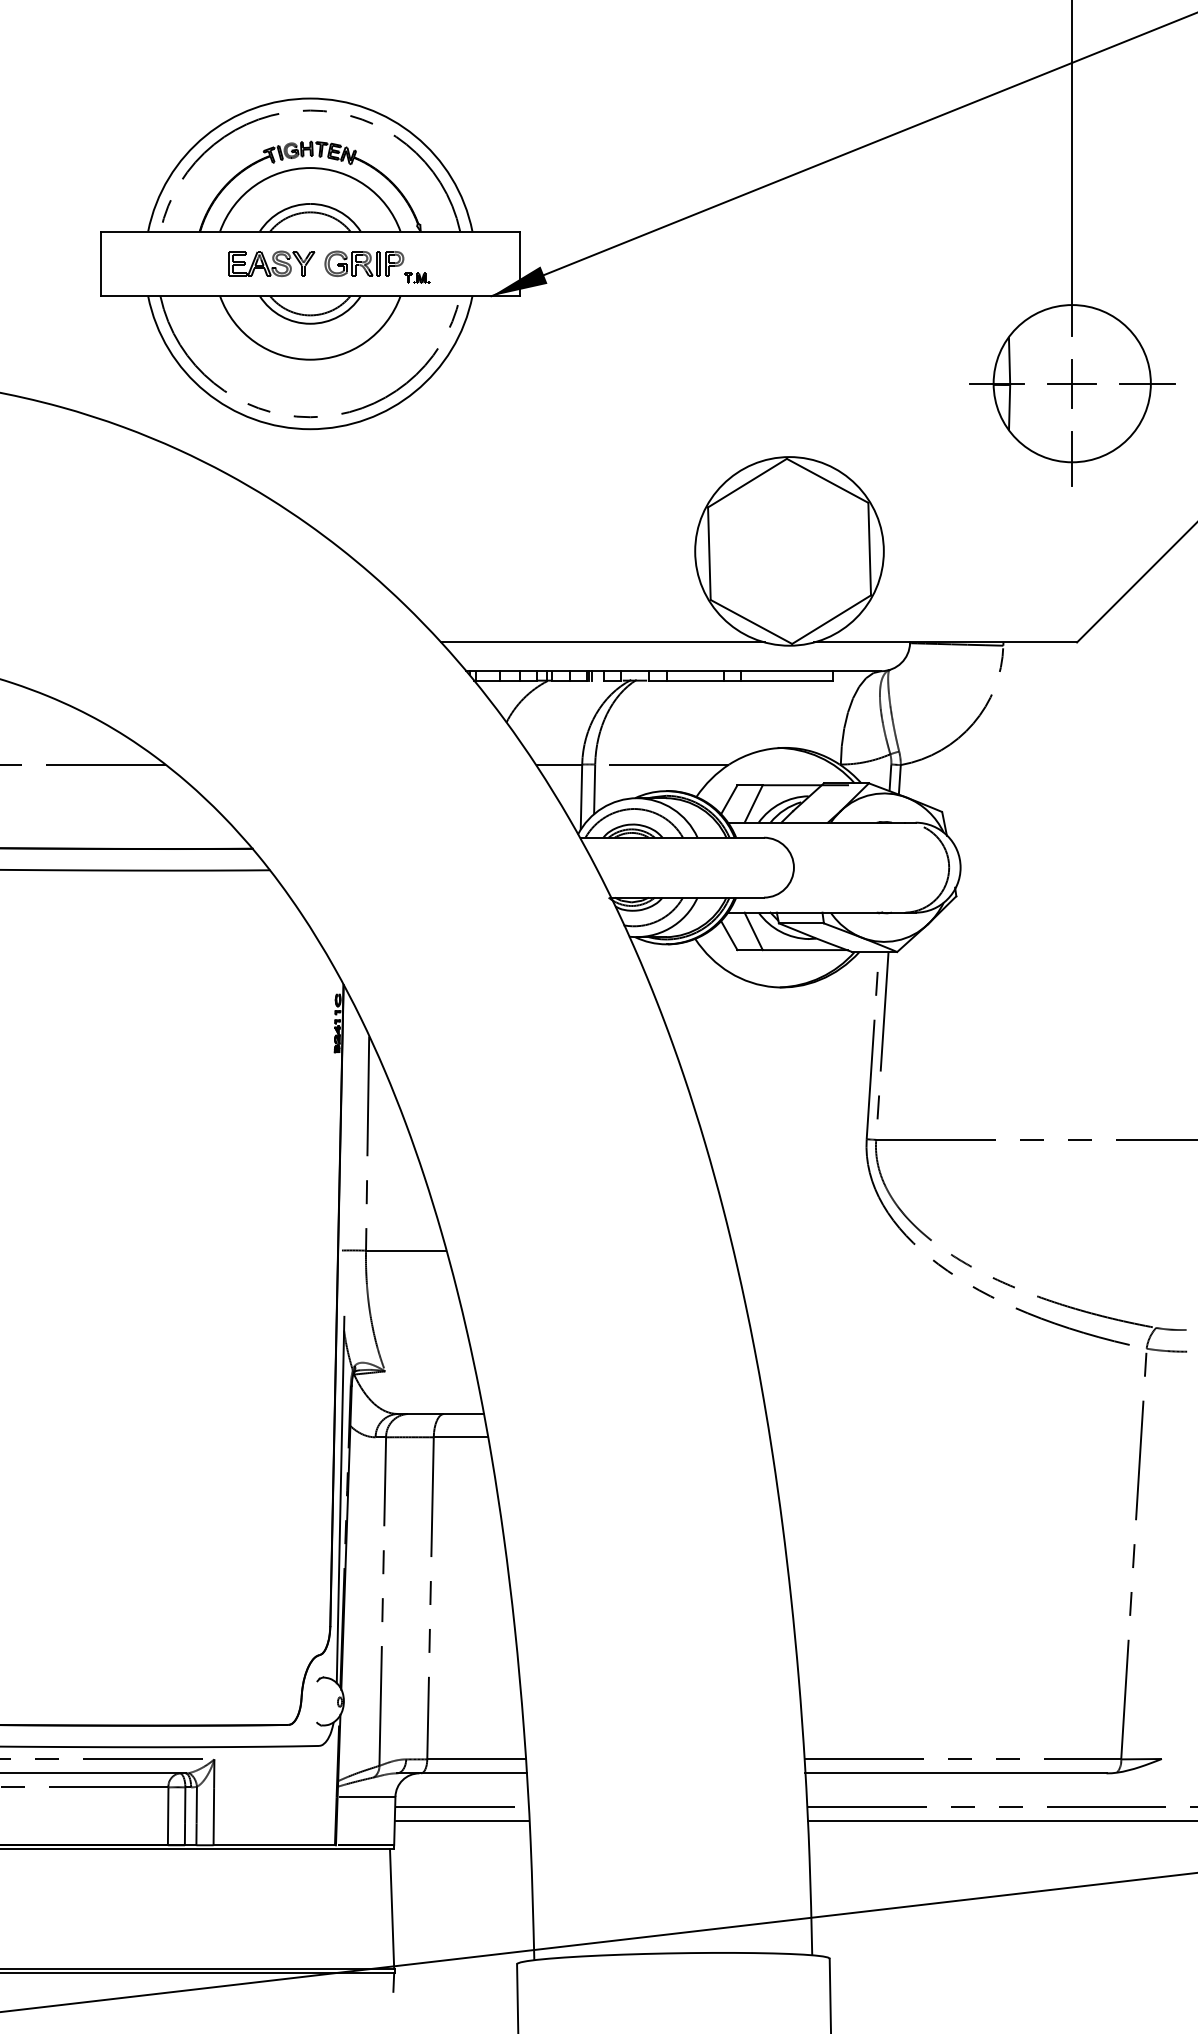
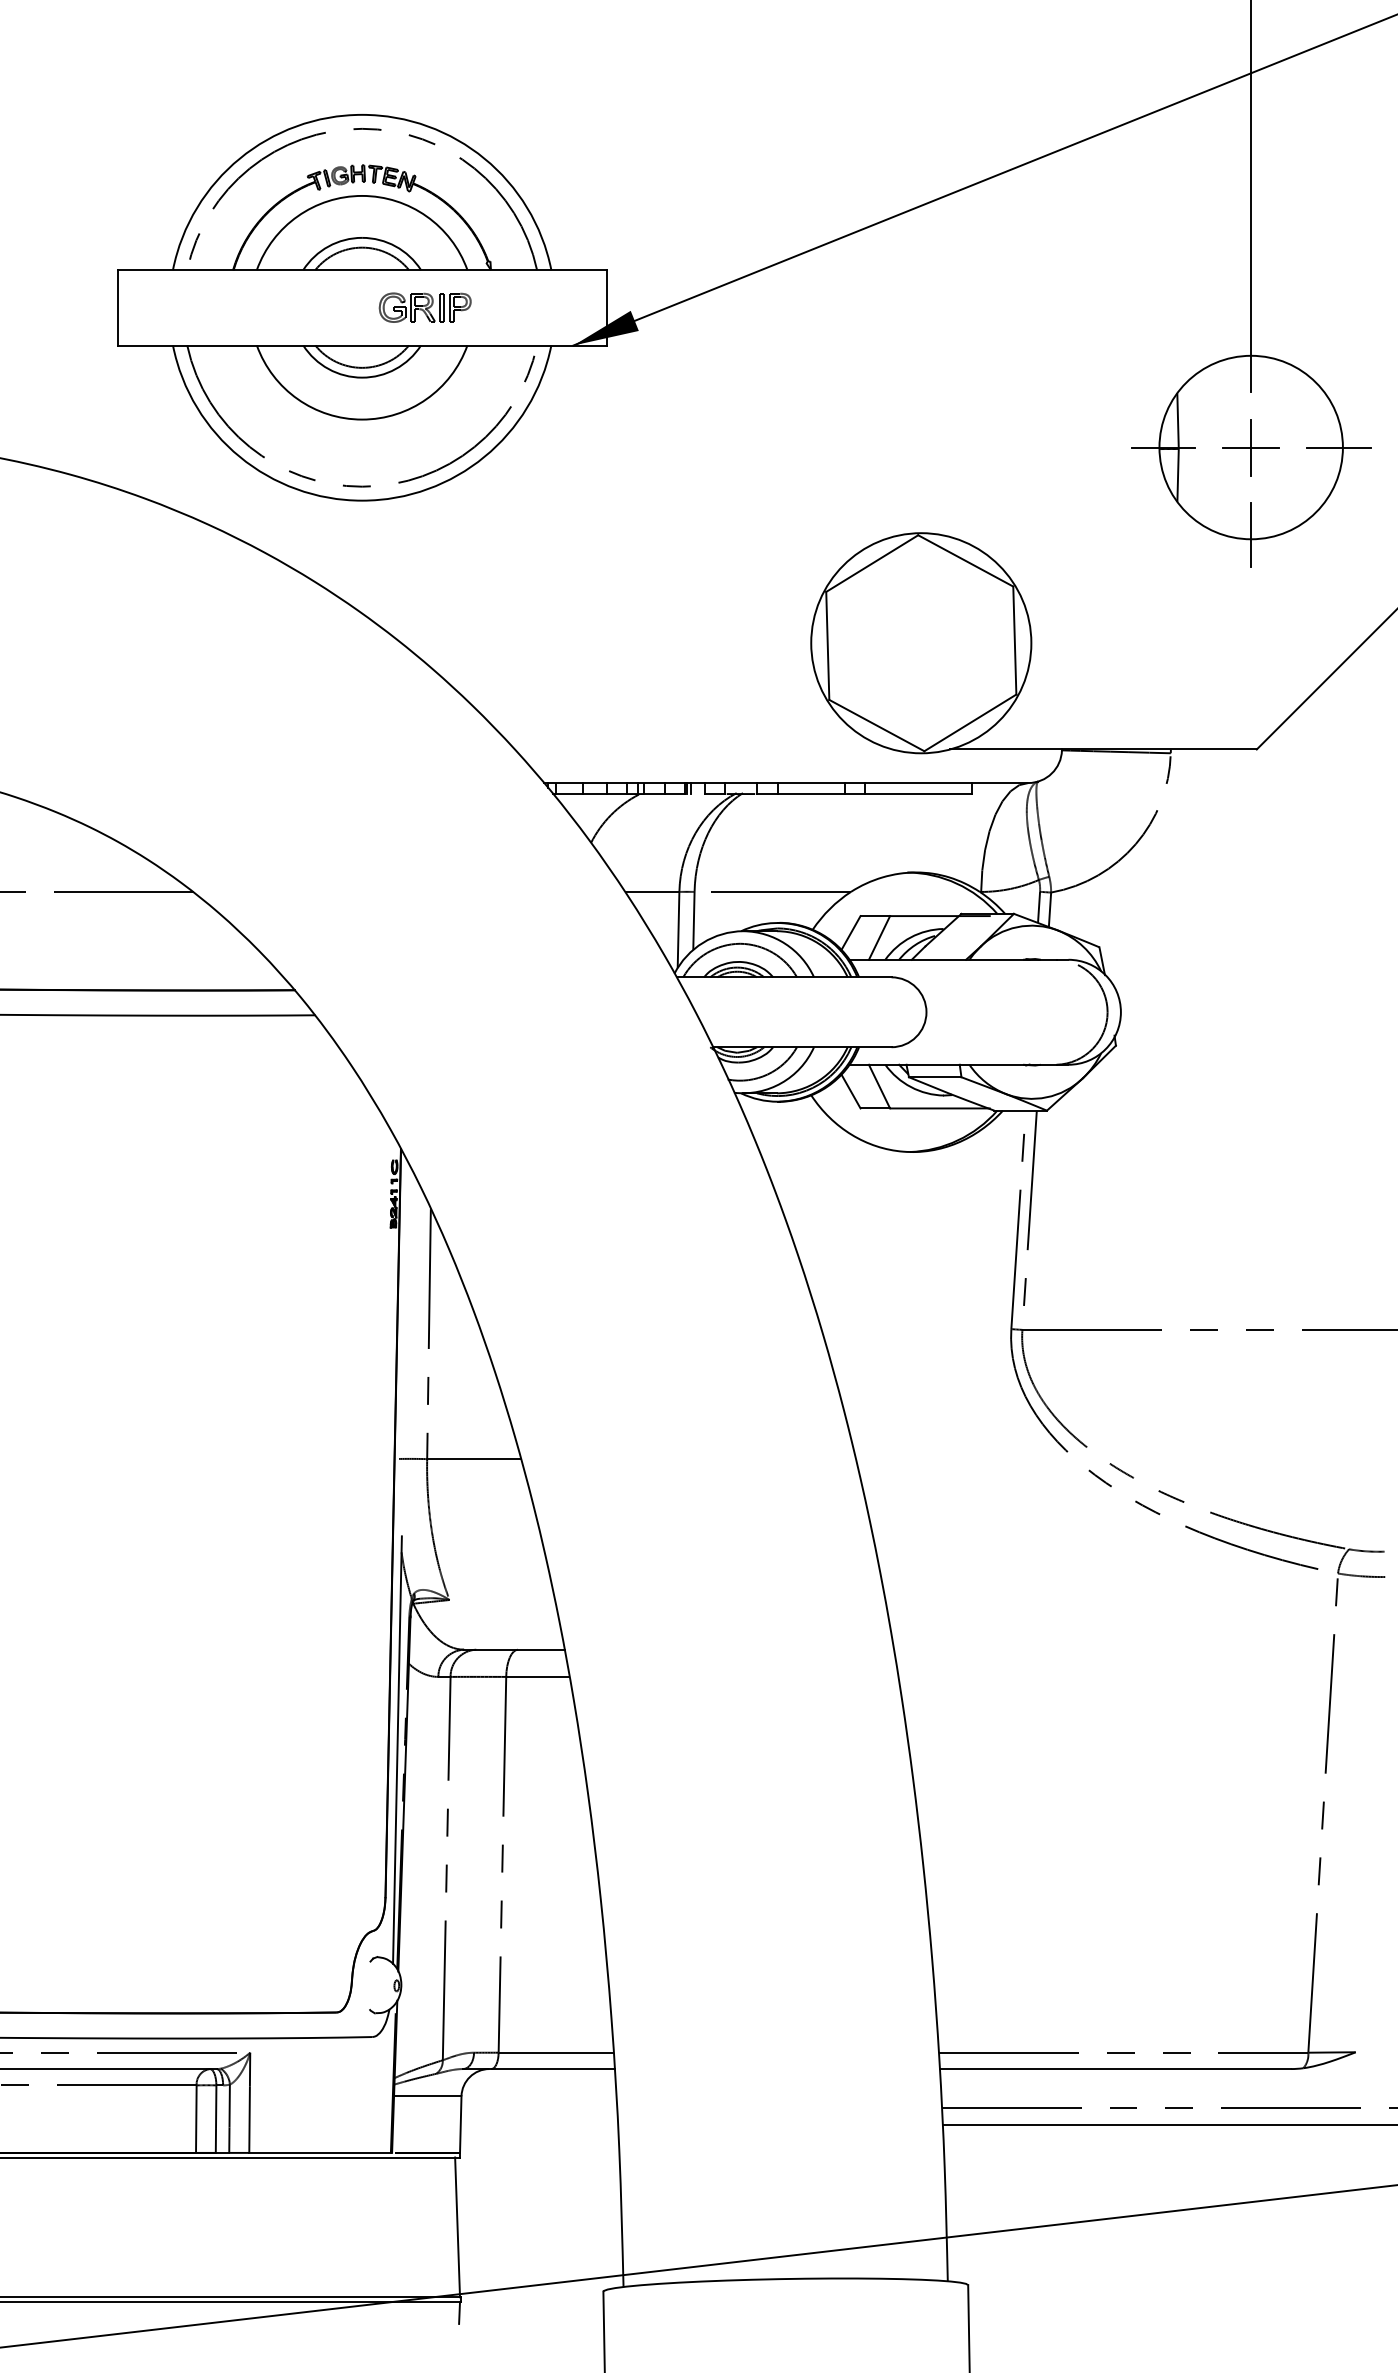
part: (271, 263) -> (316, 307), removed
part: (417, 277) -> (487, 323), removed
line: (602, 642) -> (703, 749), removed
line: (461, 1806) -> (538, 2107), removed
line: (461, 1821) -> (538, 2125), removed

